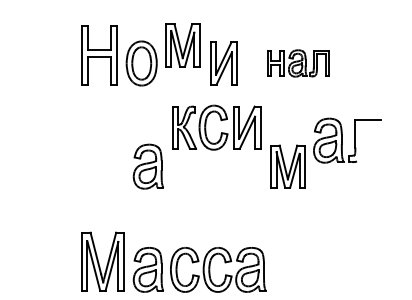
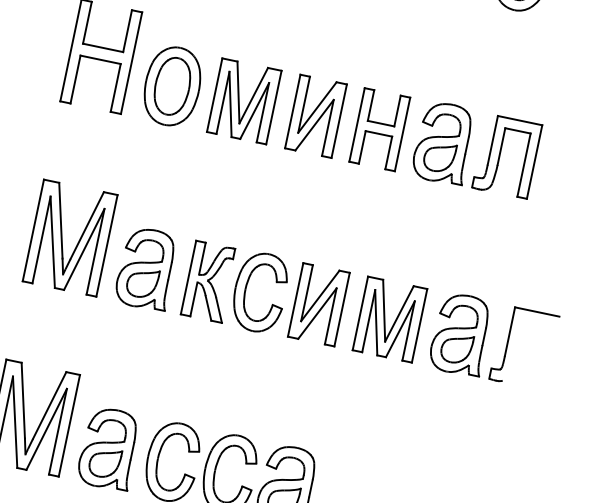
part: (182, 45) -> (243, 101), moved
part: (298, 63) -> (445, 143), size x1.67
part: (221, 132) -> (272, 303), moved
part: (347, 140) -> (493, 340), moved
part: (102, 158) -> (69, 237), added

